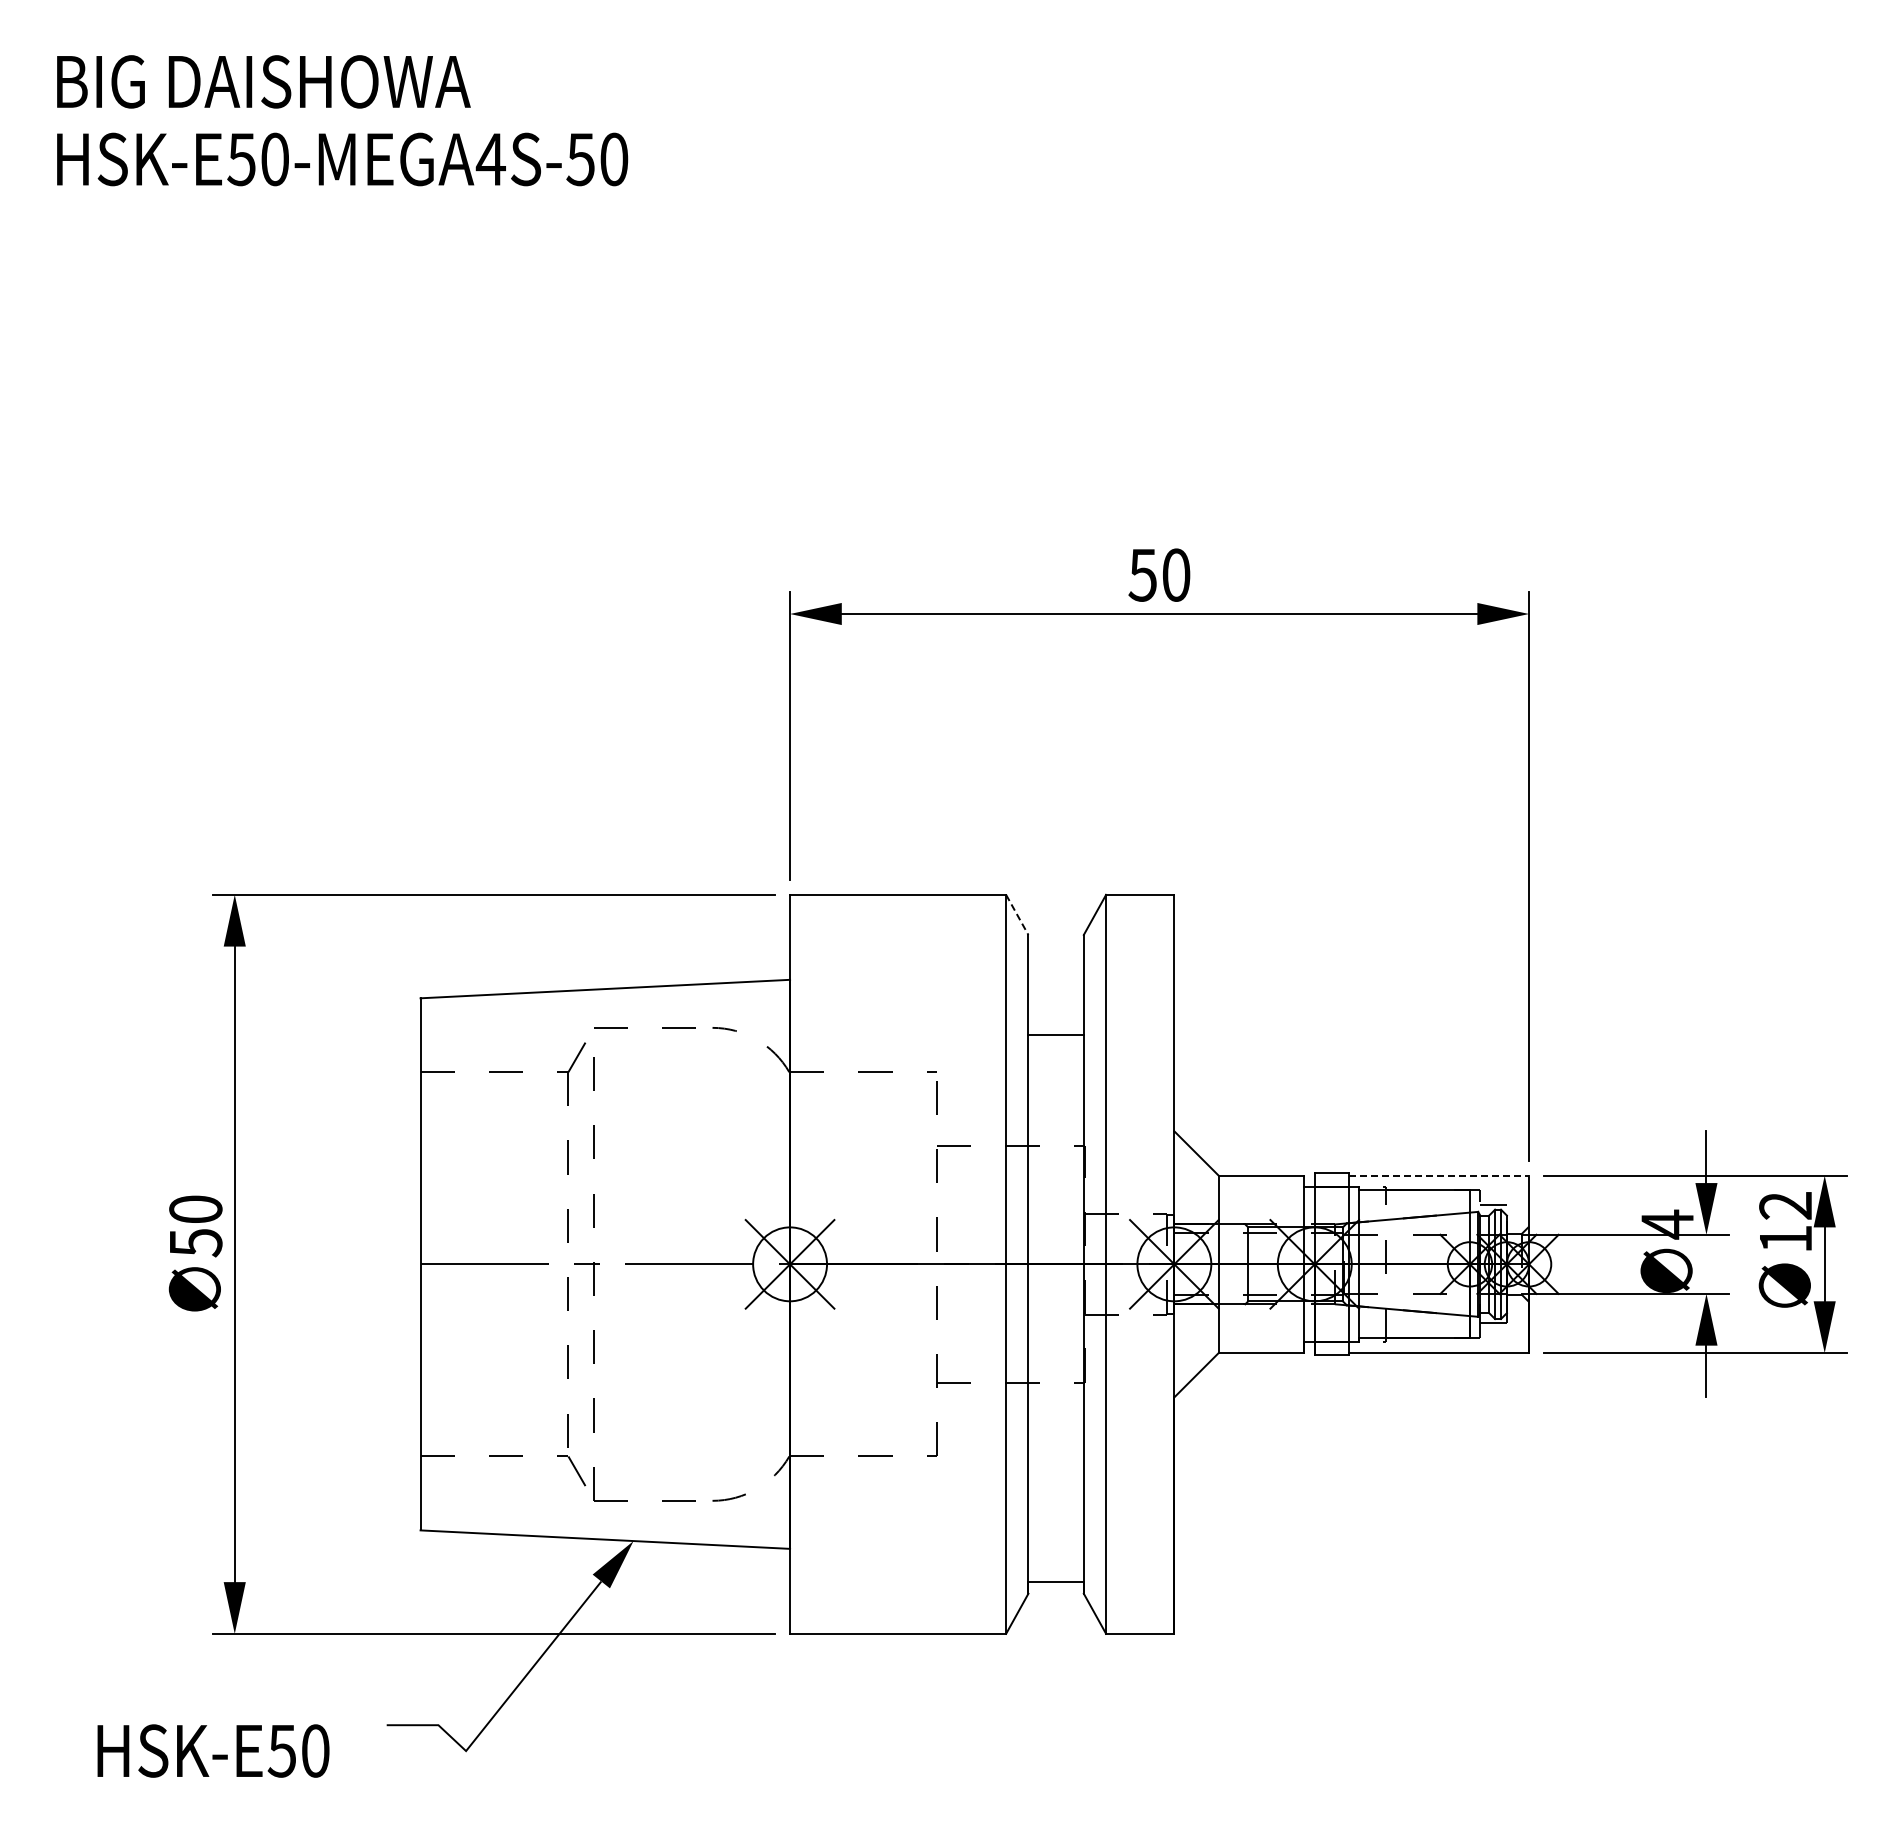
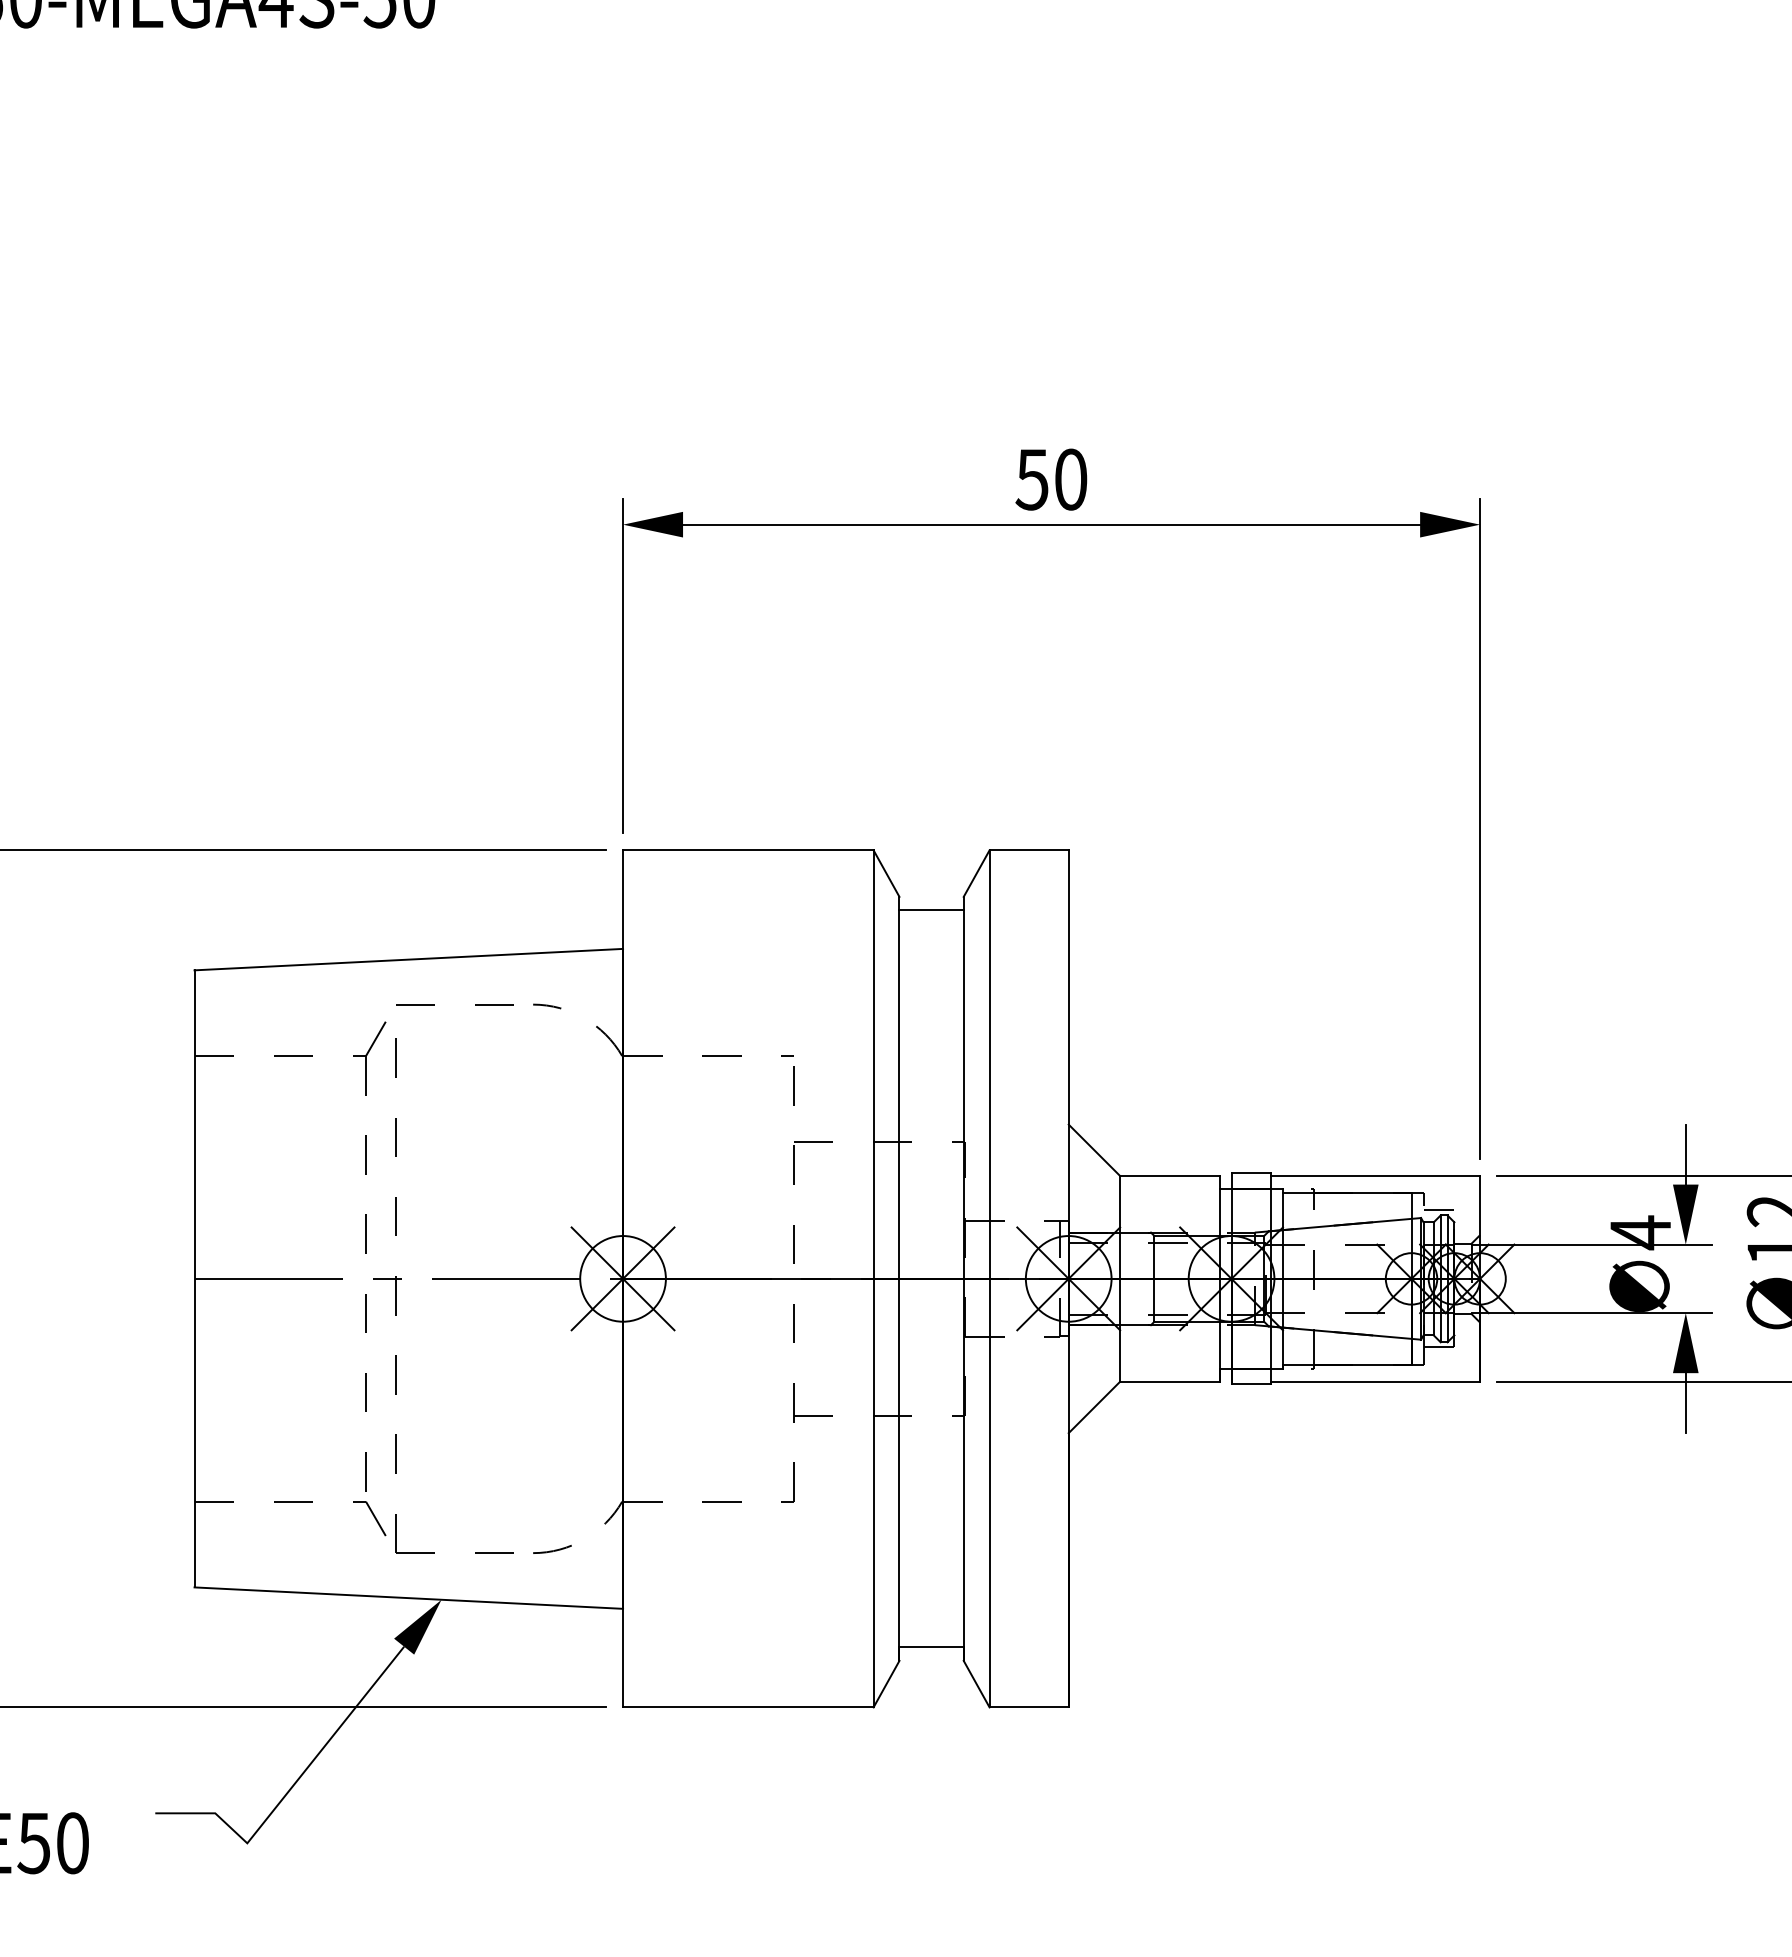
line: (1017, 914) -> (886, 873), dashed -> solid
line: (1055, 1034) -> (930, 910), moved
line: (1439, 1175) -> (1376, 1175), dashed -> solid

